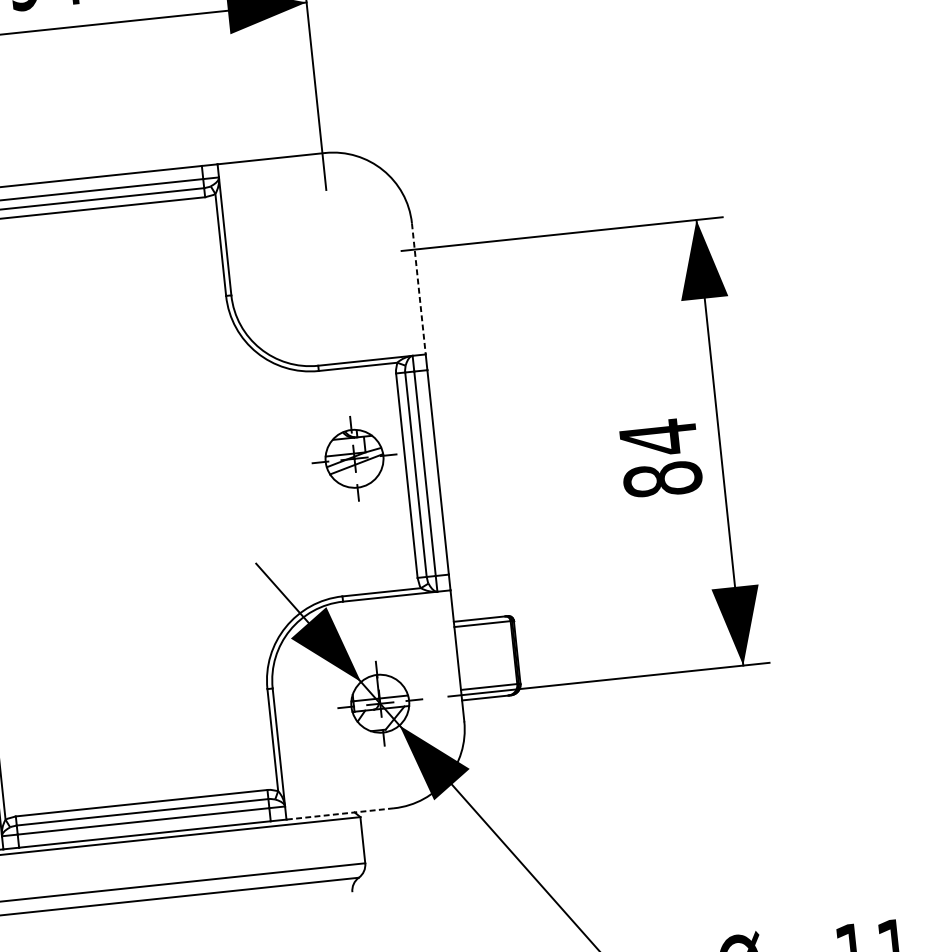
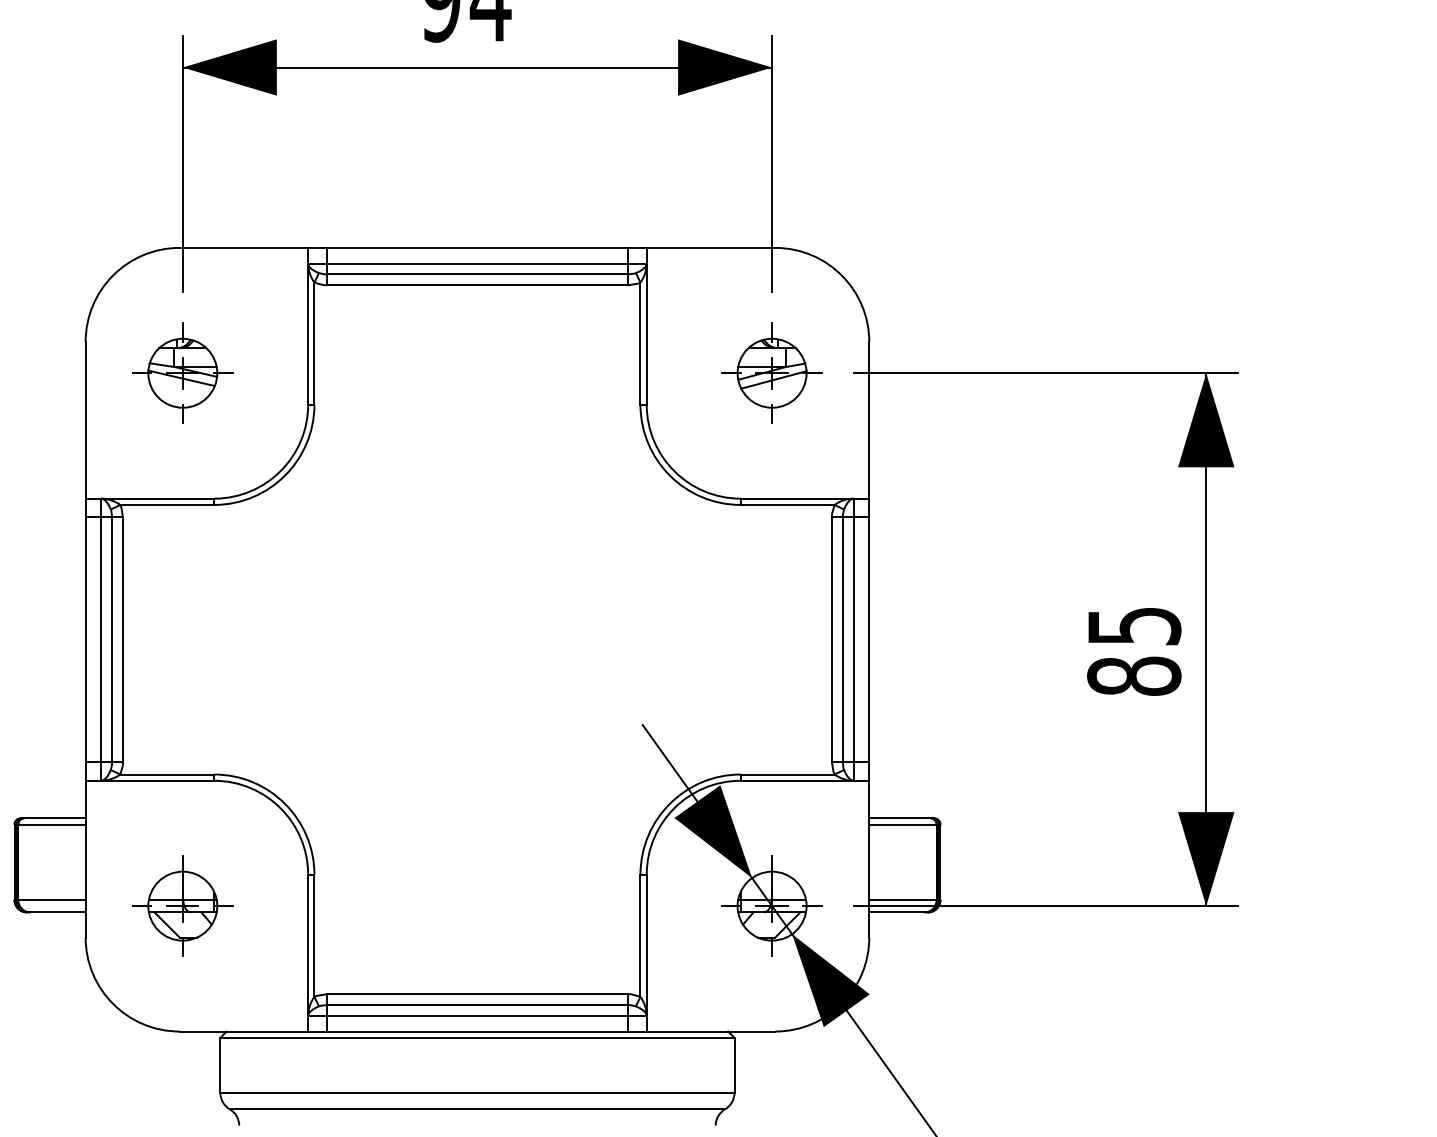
line: (419, 289) -> (869, 420), dashed -> solid
text: (658, 438) -> (1134, 626), 84 -> 85
part: (353, 458) -> (771, 372), moved
line: (339, 813) -> (710, 1031), dashed -> solid

